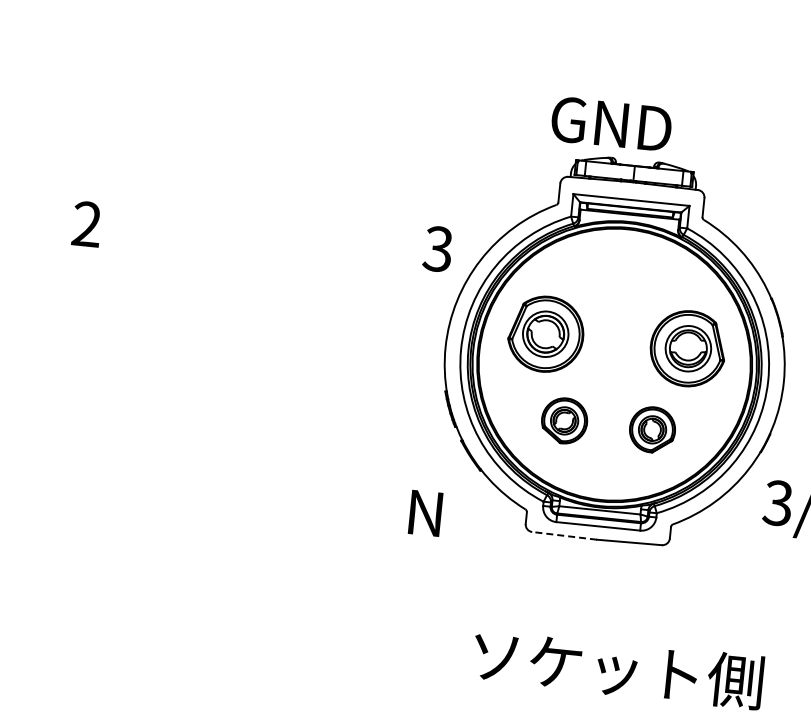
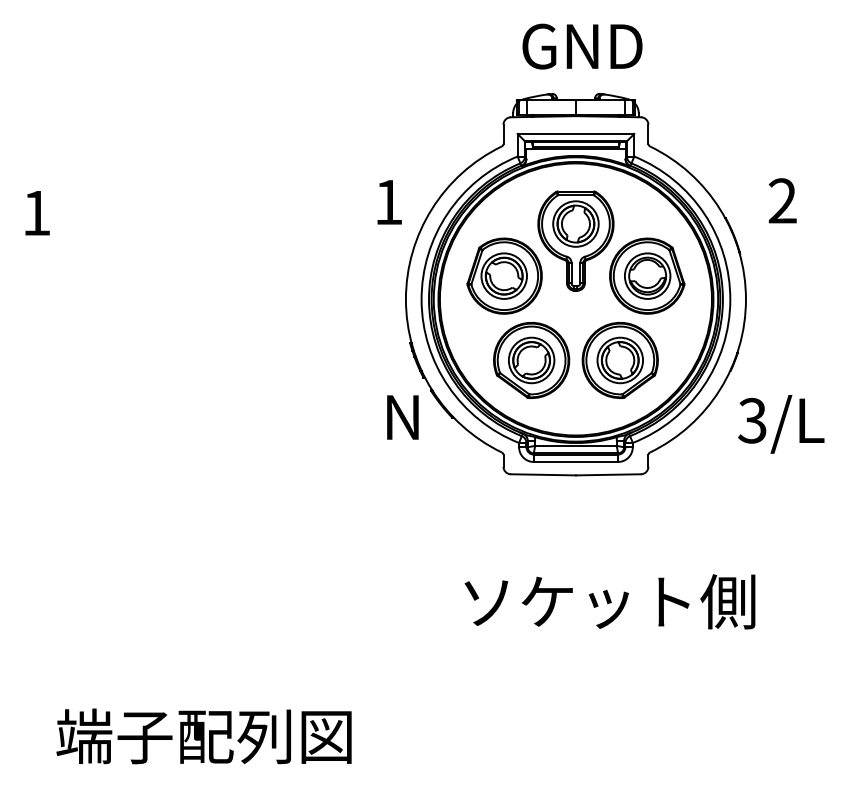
text: (611, 124) -> (582, 46), moved
text: (86, 223) -> (36, 212), 2 -> 1
text: (438, 249) -> (388, 202), 3 -> 1
part: (620, 305) -> (575, 240), added
part: (564, 420) -> (531, 360), size x1.67
part: (651, 429) -> (619, 360), size x1.67
text: (425, 513) -> (402, 417), moved
line: (564, 535) -> (543, 474), dashed -> solid

